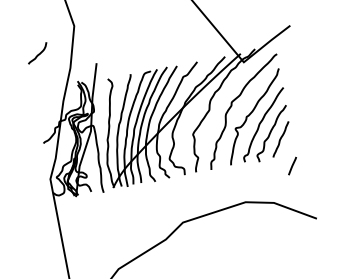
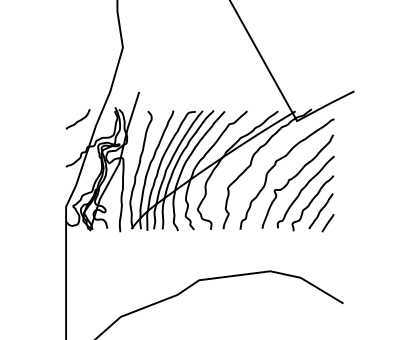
curve: (37, 54) -> (77, 120), moved
line: (292, 166) -> (327, 223), moved

